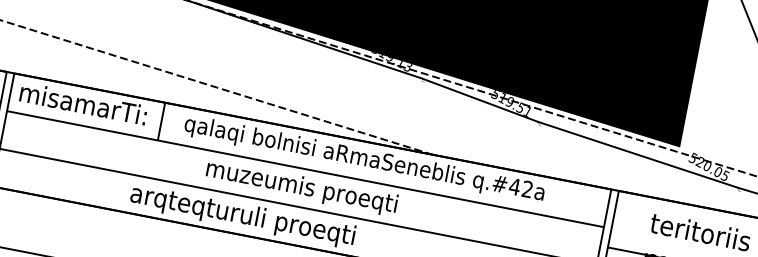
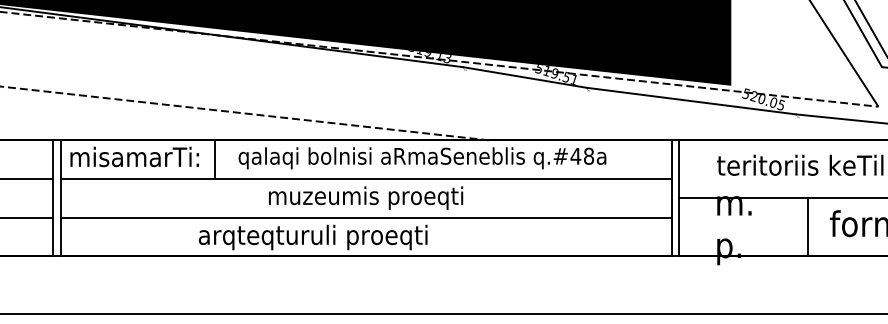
text: (528, 188) -> (589, 155), q.#42a -> q.#48a

